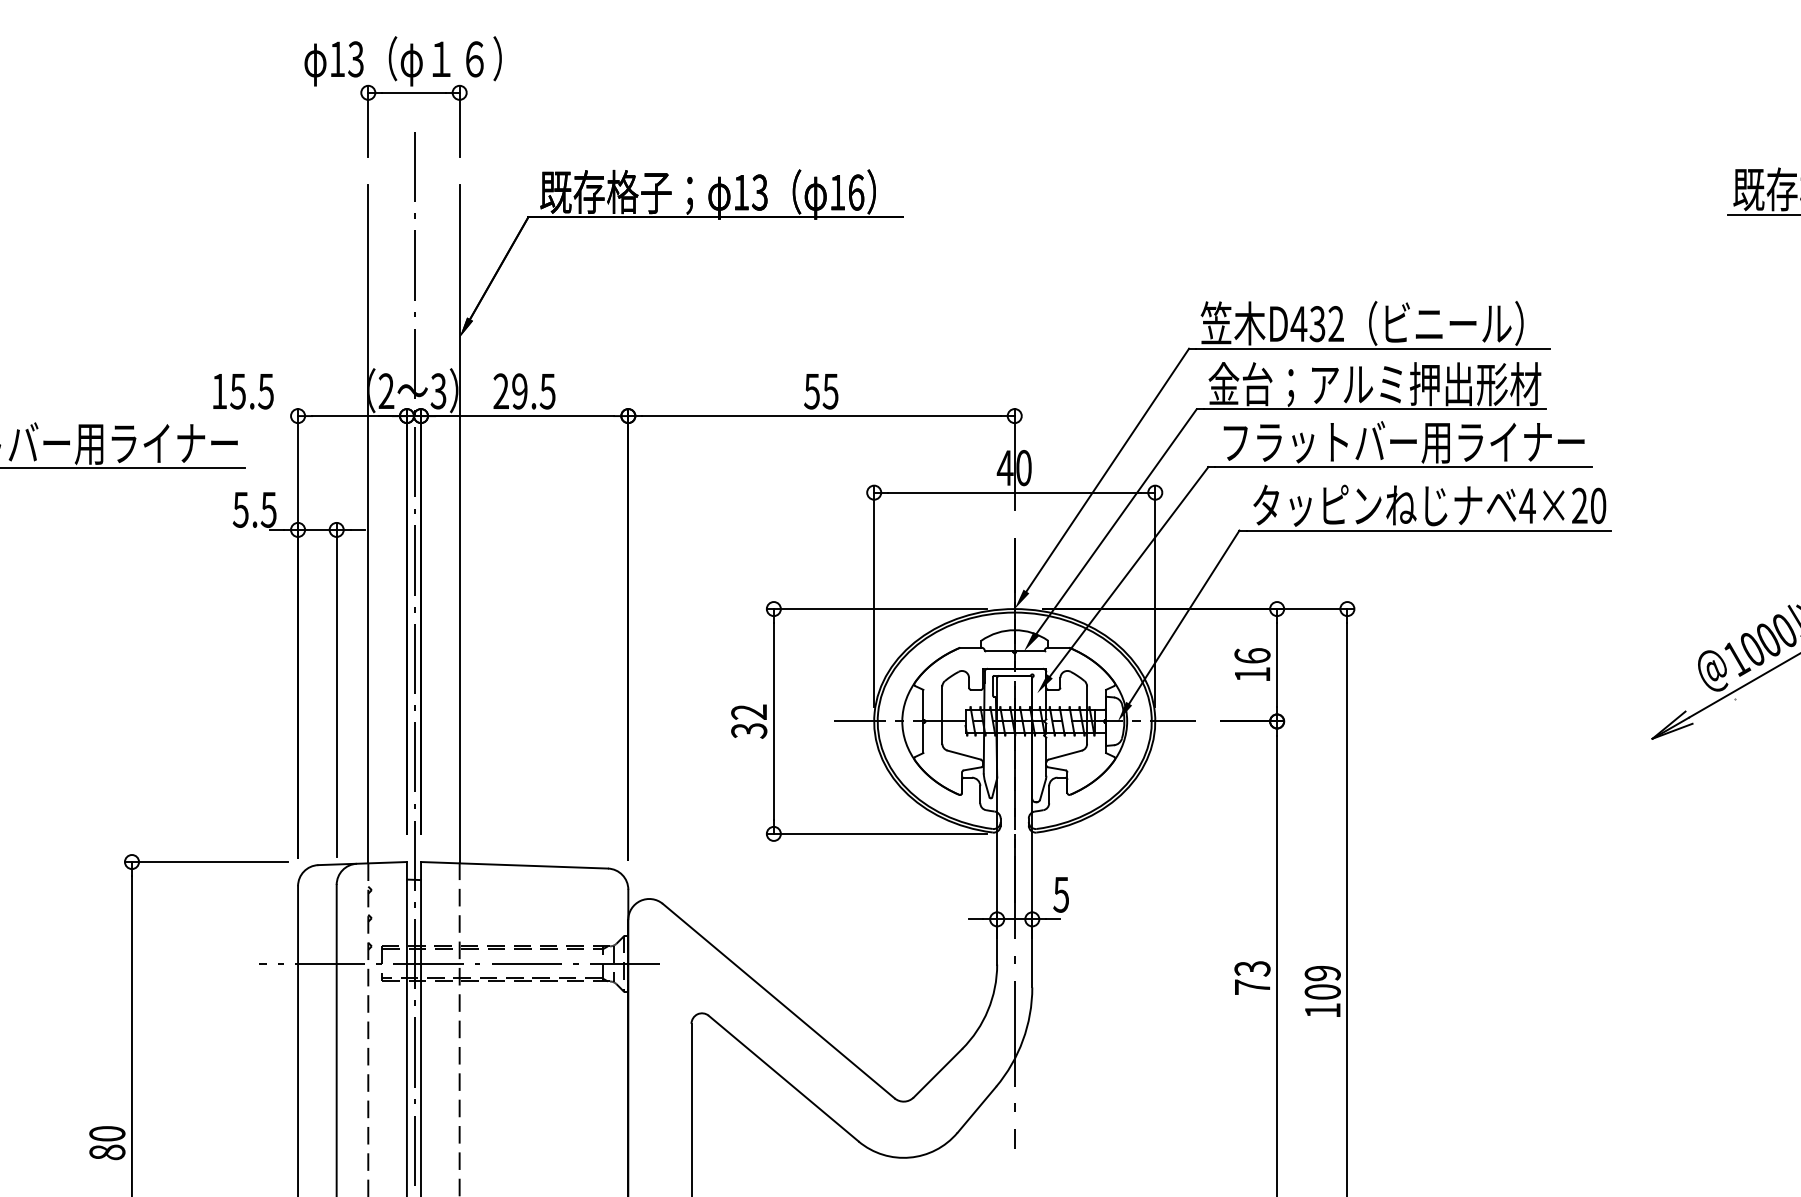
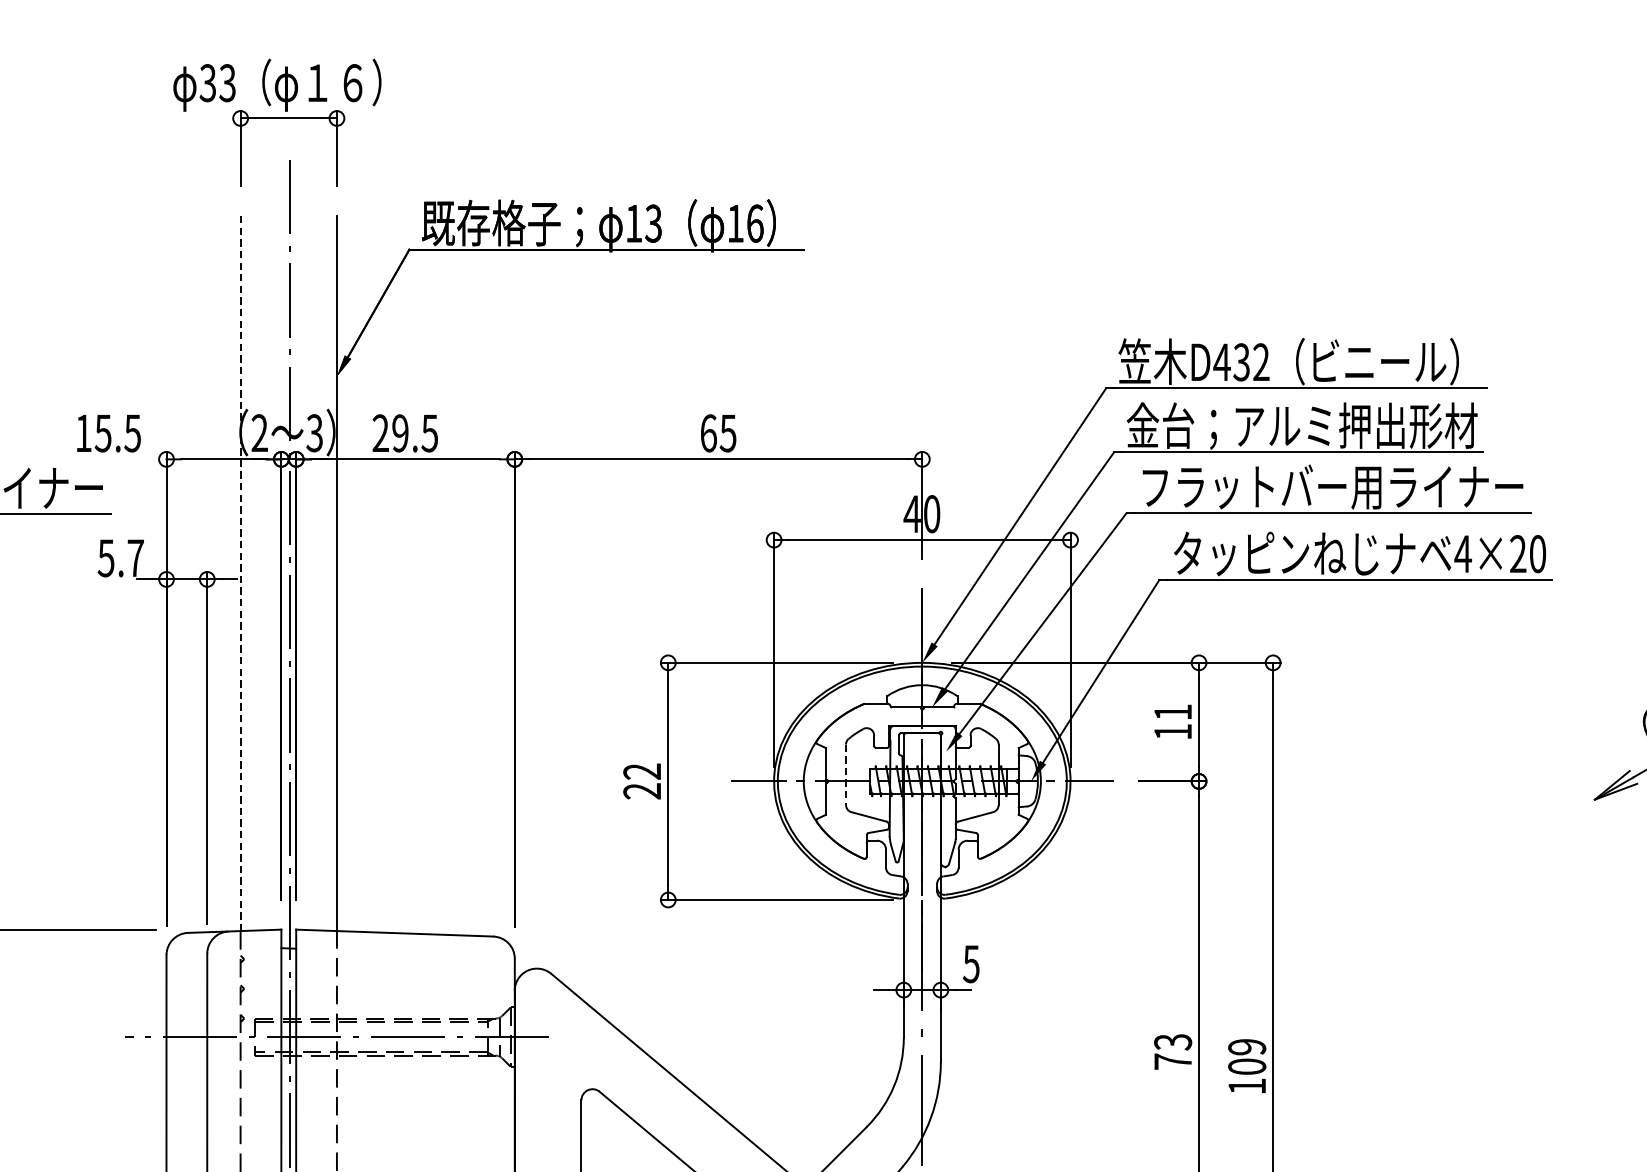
text: (336, 59) -> (207, 83), 13 -> 33
text: (812, 391) -> (709, 433), 55 -> 65
text: (268, 509) -> (135, 557), 5.5 -> 5.7
line: (368, 523) -> (240, 572), solid -> dashed
text: (1252, 655) -> (1173, 711), 16 -> 11
line: (942, 715) -> (846, 775), solid -> dashed
text: (749, 730) -> (642, 790), 32 -> 22

